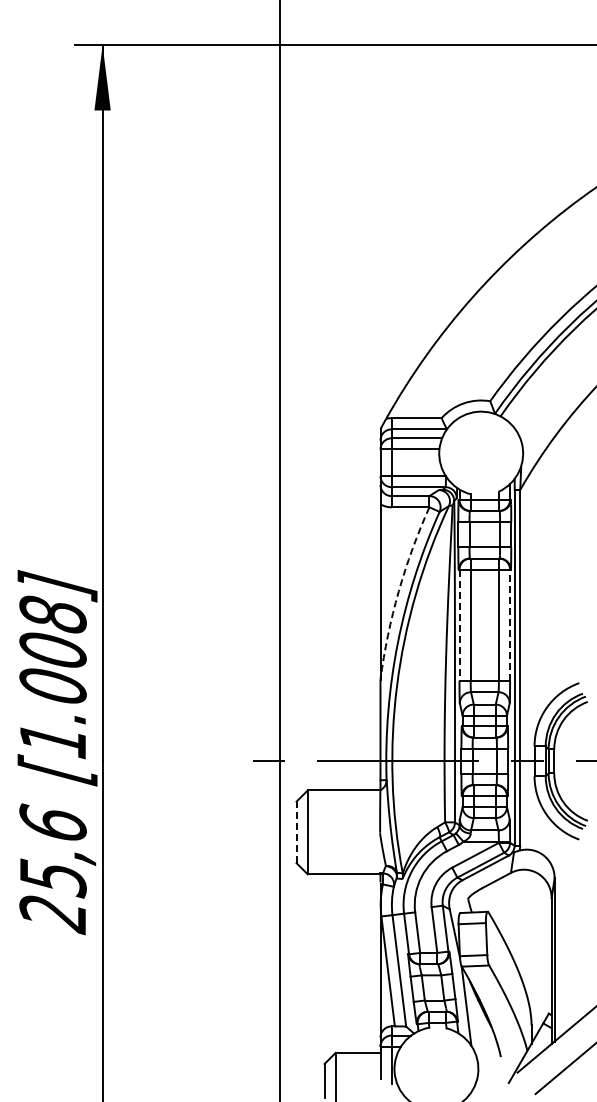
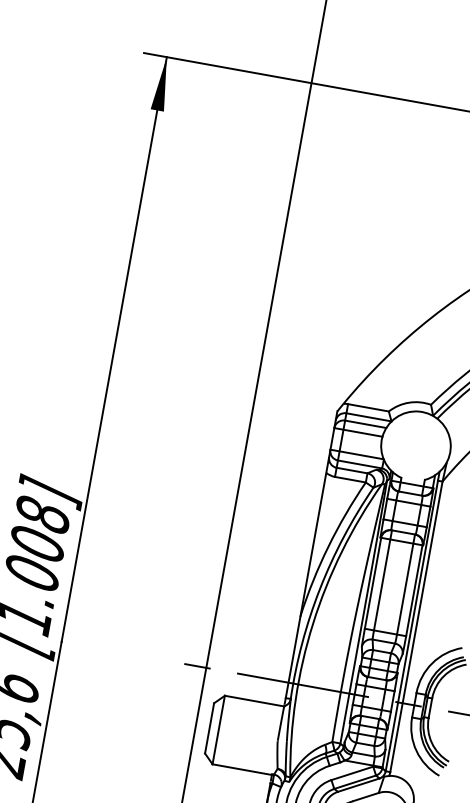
arc: (398, 591) -> (328, 546), dashed -> solid
line: (459, 625) -> (373, 583), dashed -> solid
line: (510, 625) -> (414, 590), dashed -> solid
line: (296, 832) -> (209, 728), dashed -> solid

